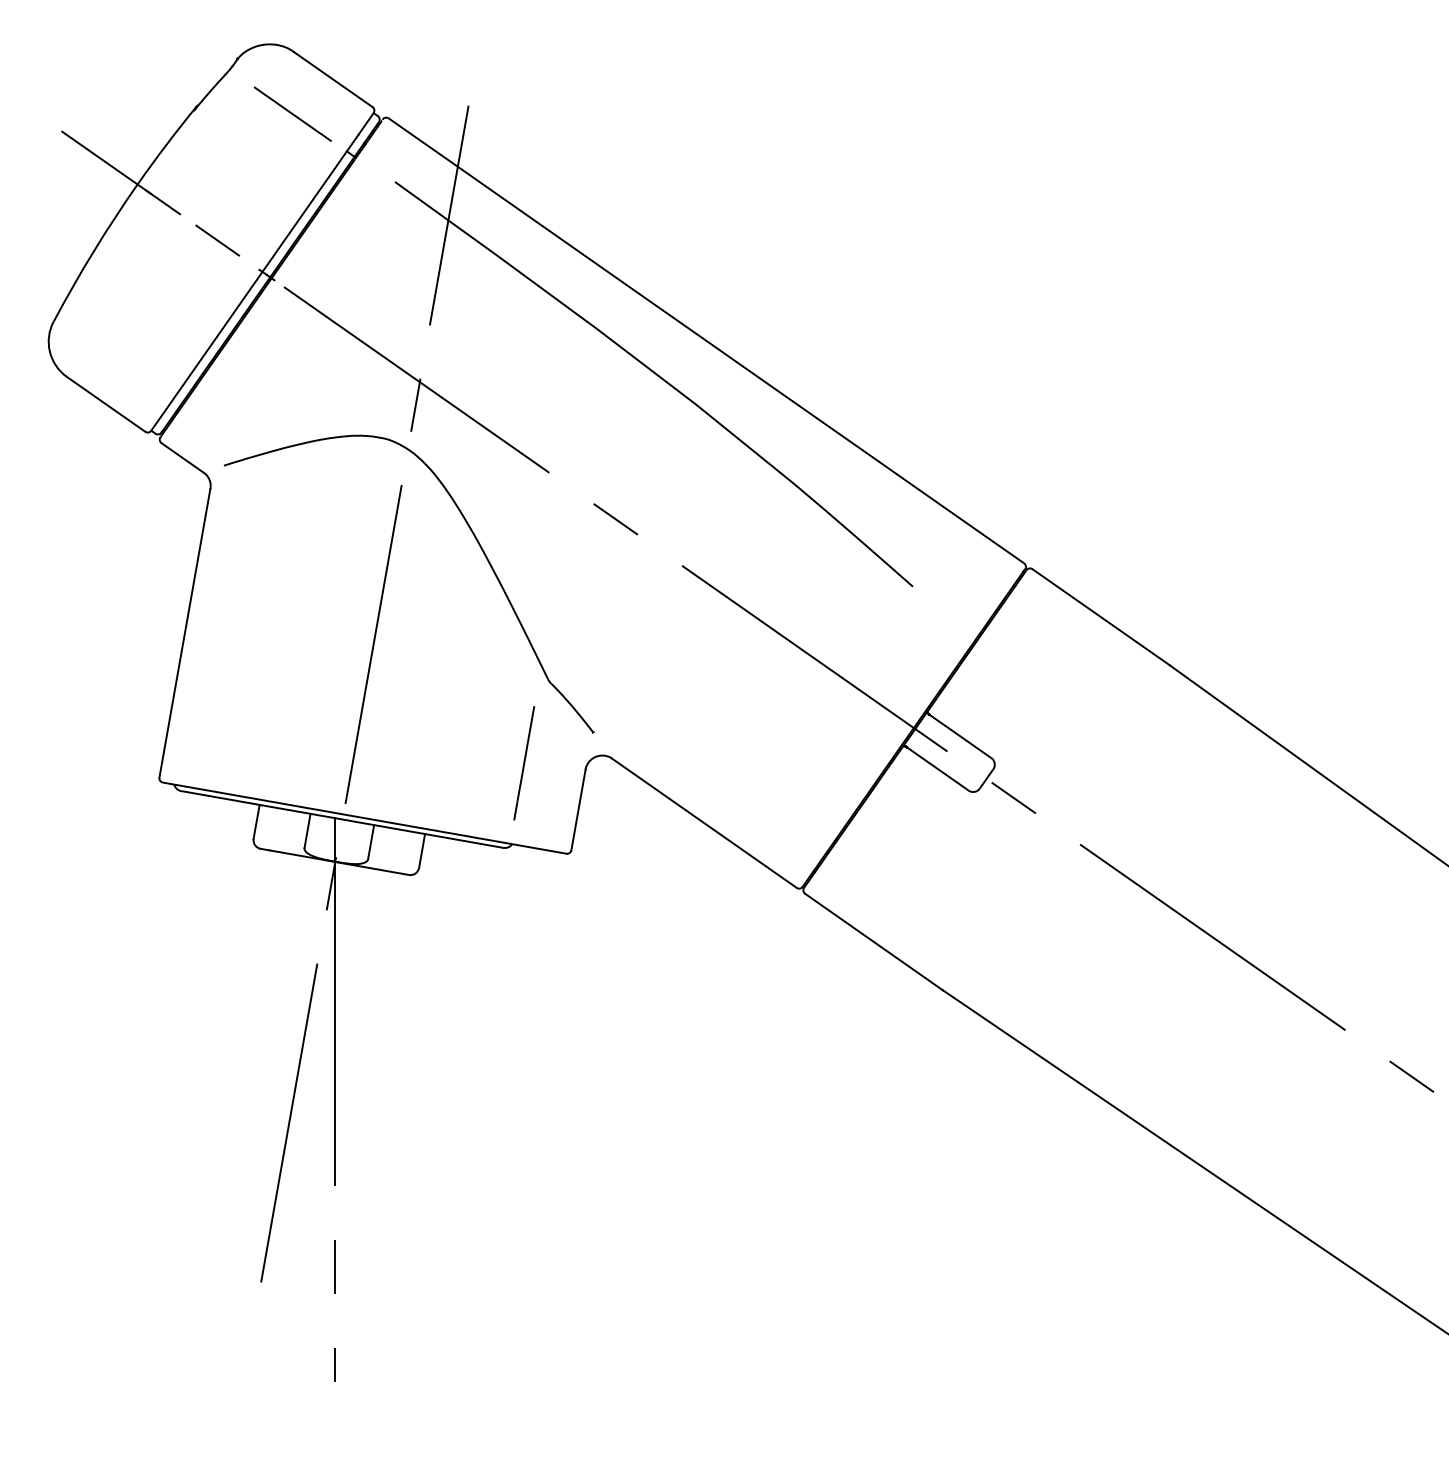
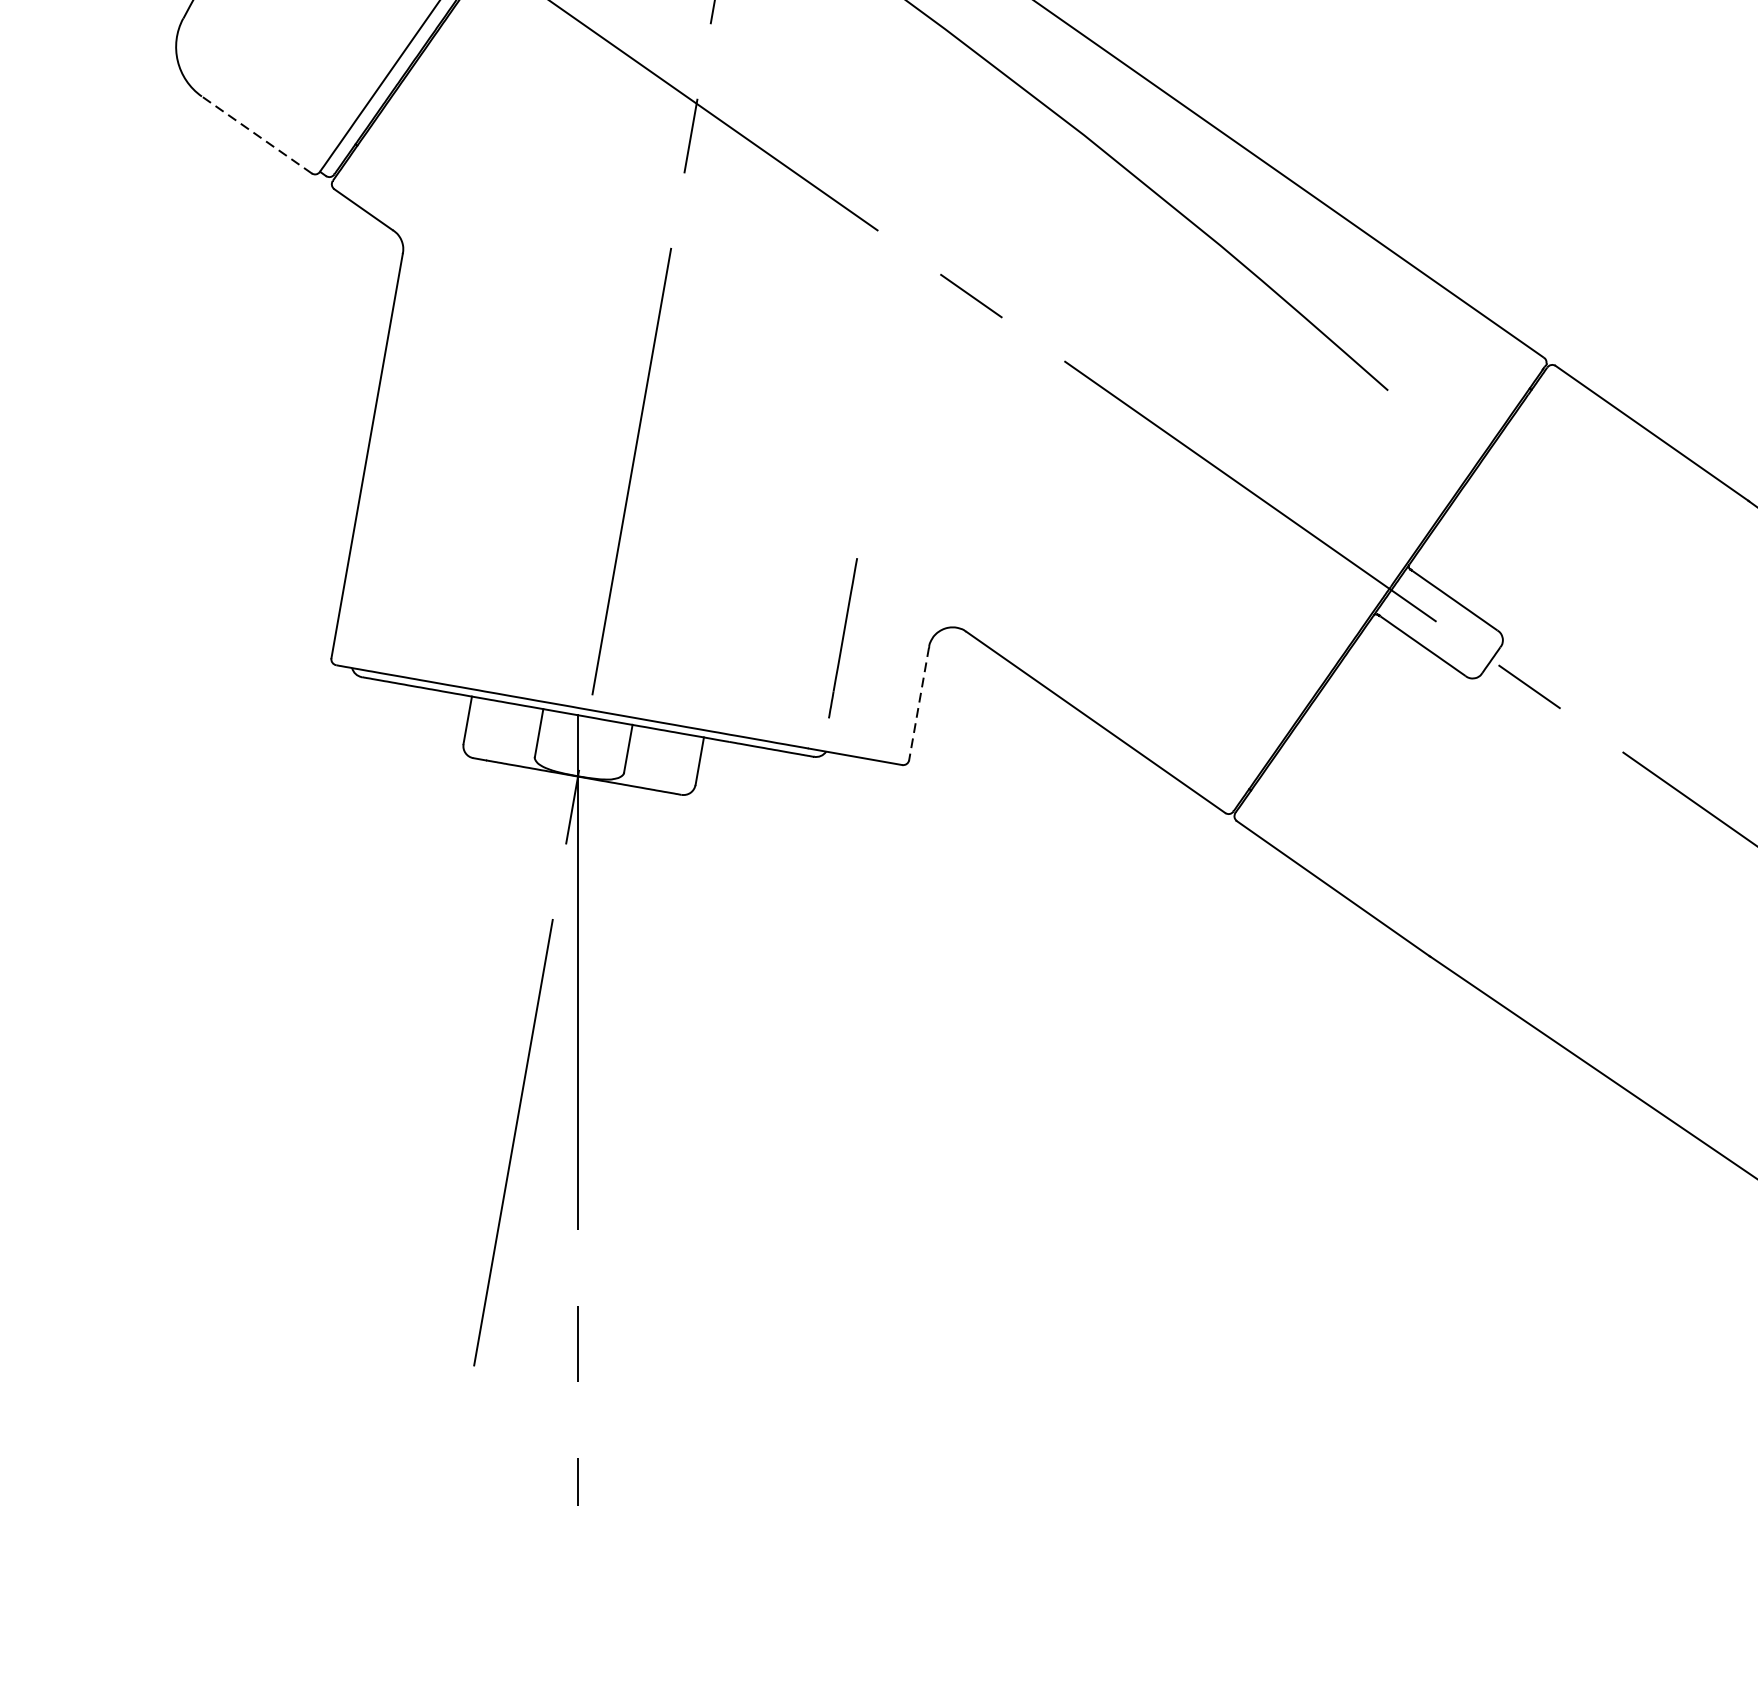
line: (105, 404) -> (255, 135), solid -> dashed
part: (477, 543) -> (777, 329), removed
line: (578, 810) -> (919, 704), solid -> dashed

